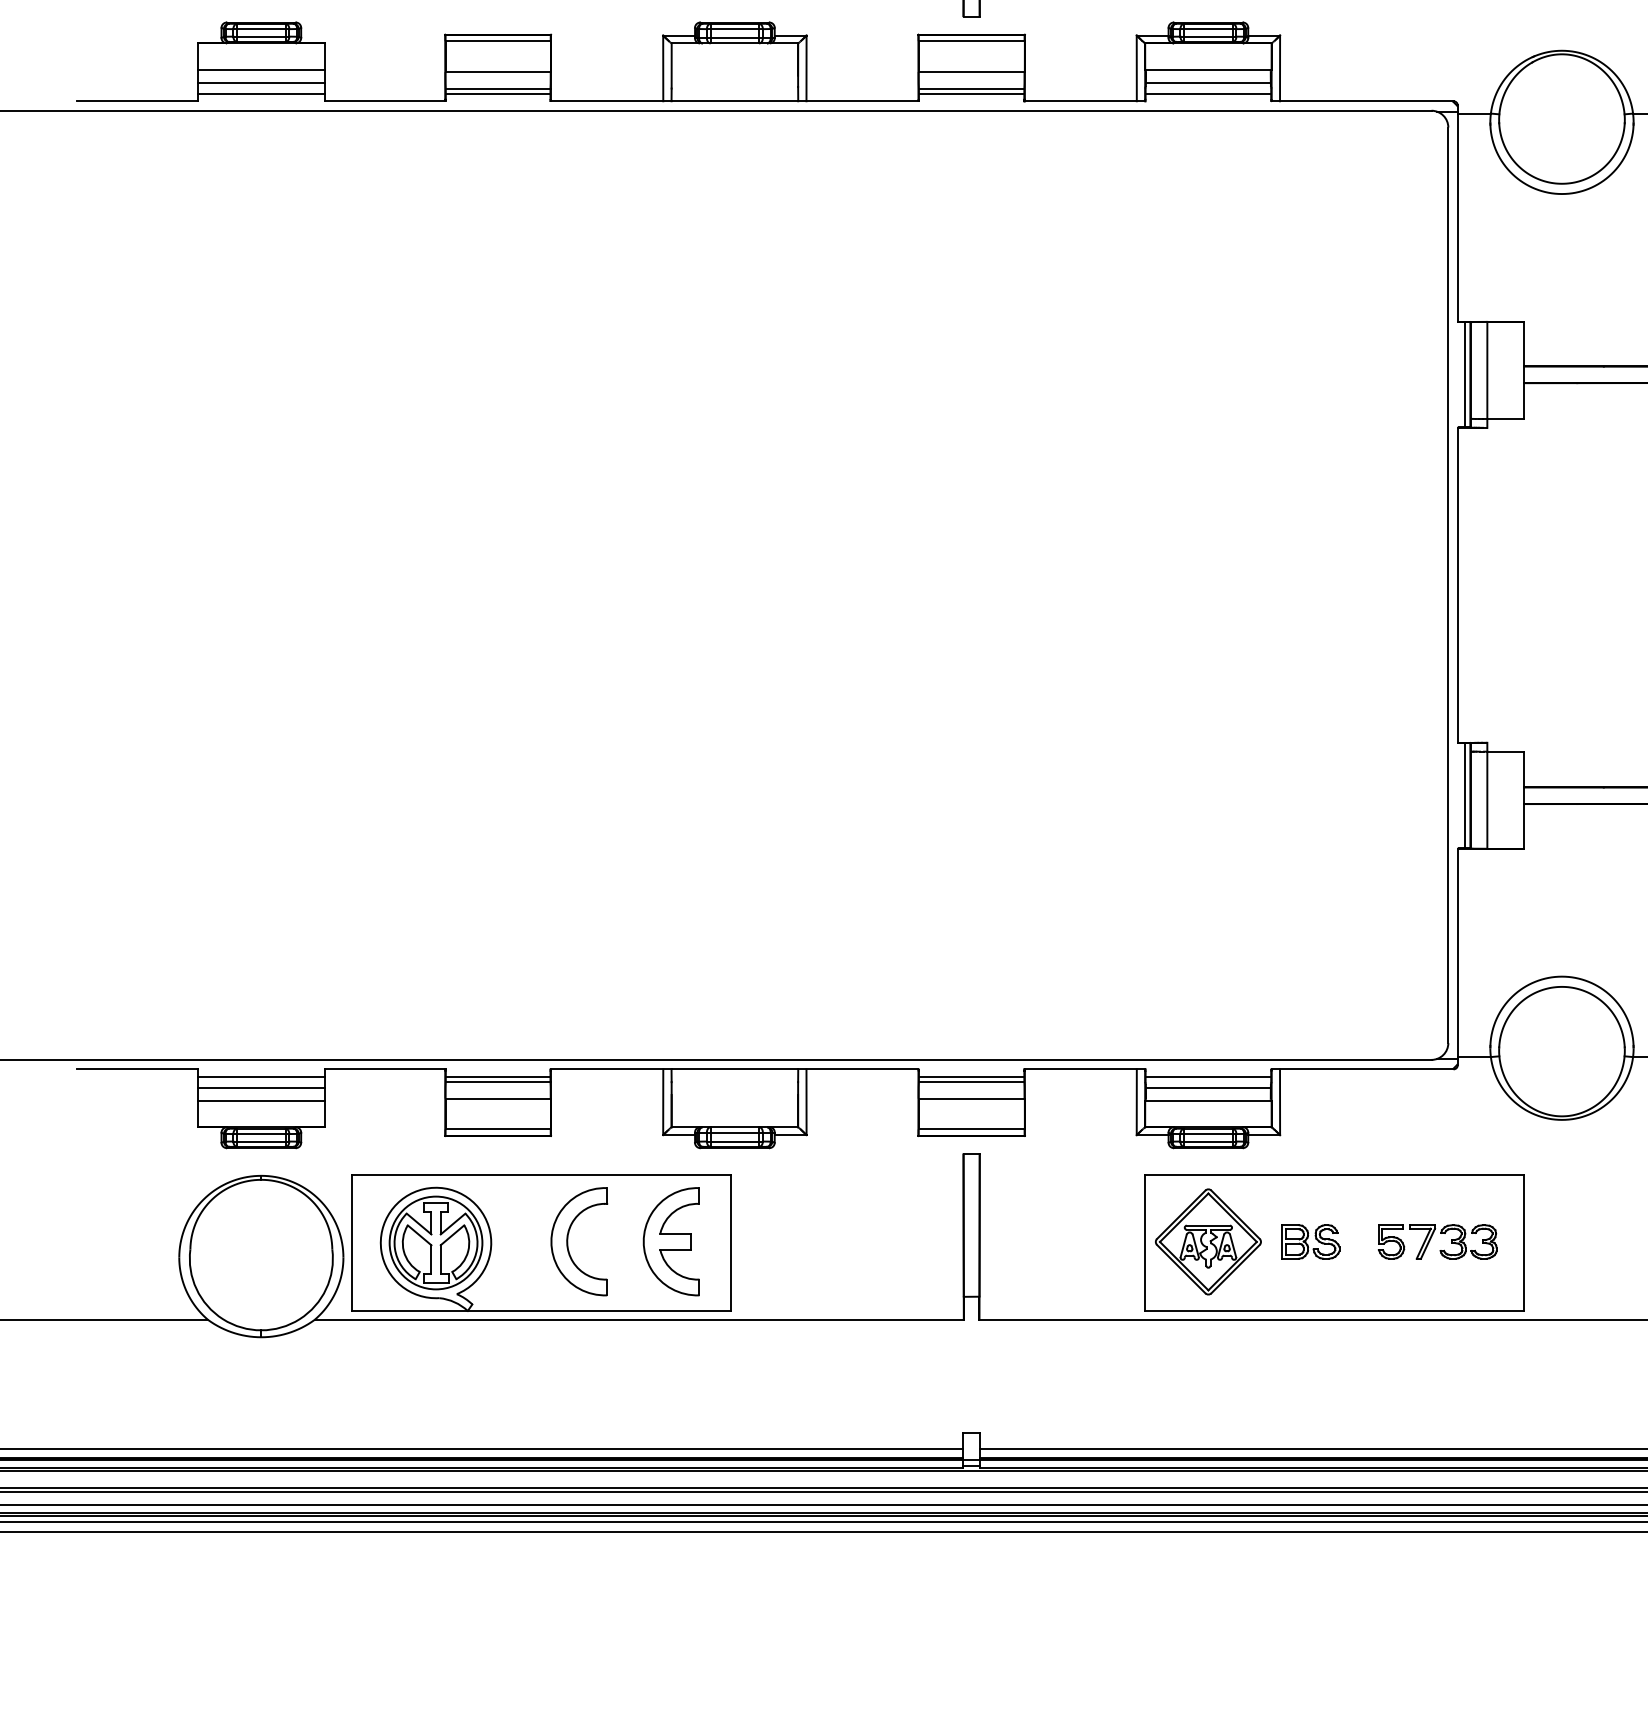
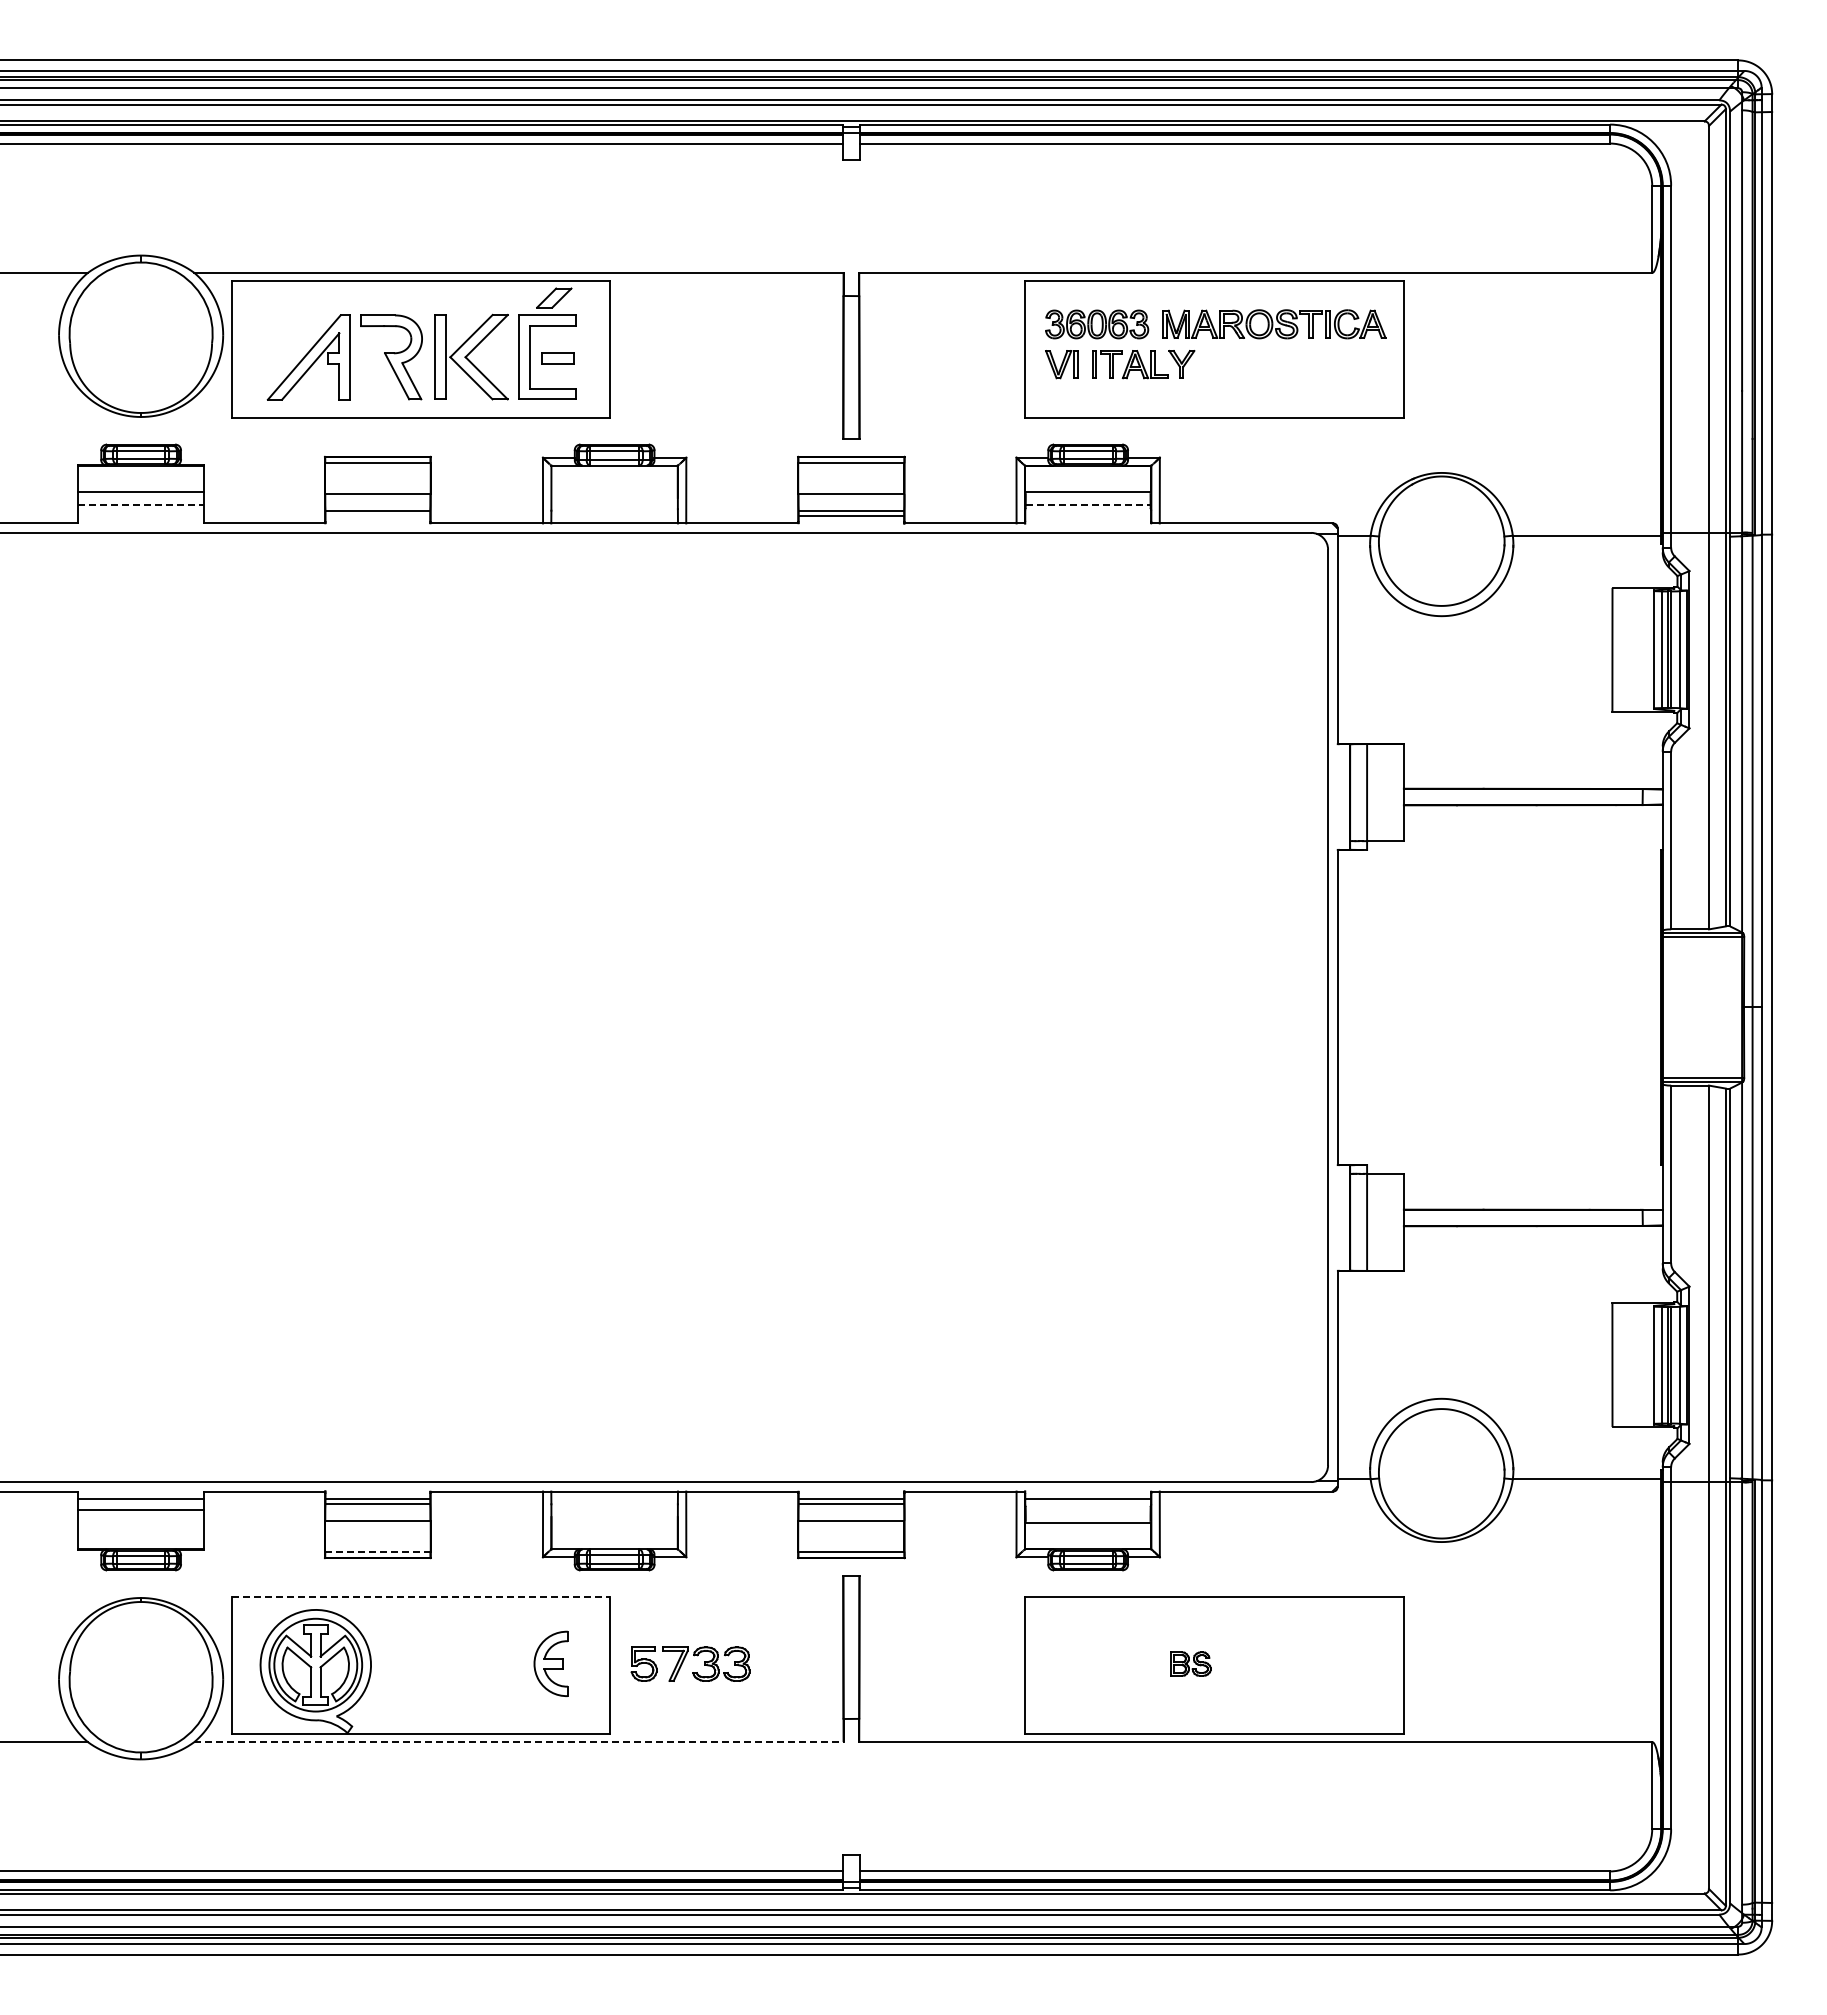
line: (261, 82) -> (141, 504), solid -> dashed
line: (1208, 82) -> (1088, 504), solid -> dashed
line: (260, 94) -> (140, 516), removed
line: (497, 94) -> (377, 516), removed
line: (1208, 94) -> (1088, 516), removed
line: (1464, 374) -> (1344, 796), removed
line: (1464, 795) -> (1344, 1217), removed
line: (1207, 1088) -> (1087, 1510), removed
line: (260, 1101) -> (140, 1523), removed
line: (497, 1129) -> (377, 1551), solid -> dashed
line: (541, 1174) -> (421, 1596), solid -> dashed
part: (568, 1238) -> (448, 1660), removed
part: (1431, 1238) -> (684, 1660), moved
part: (670, 1241) -> (550, 1663), size x0.6
part: (1207, 1241) -> (1087, 1663), removed
part: (1310, 1241) -> (1190, 1663), size x0.7
line: (638, 1320) -> (518, 1742), solid -> dashed

